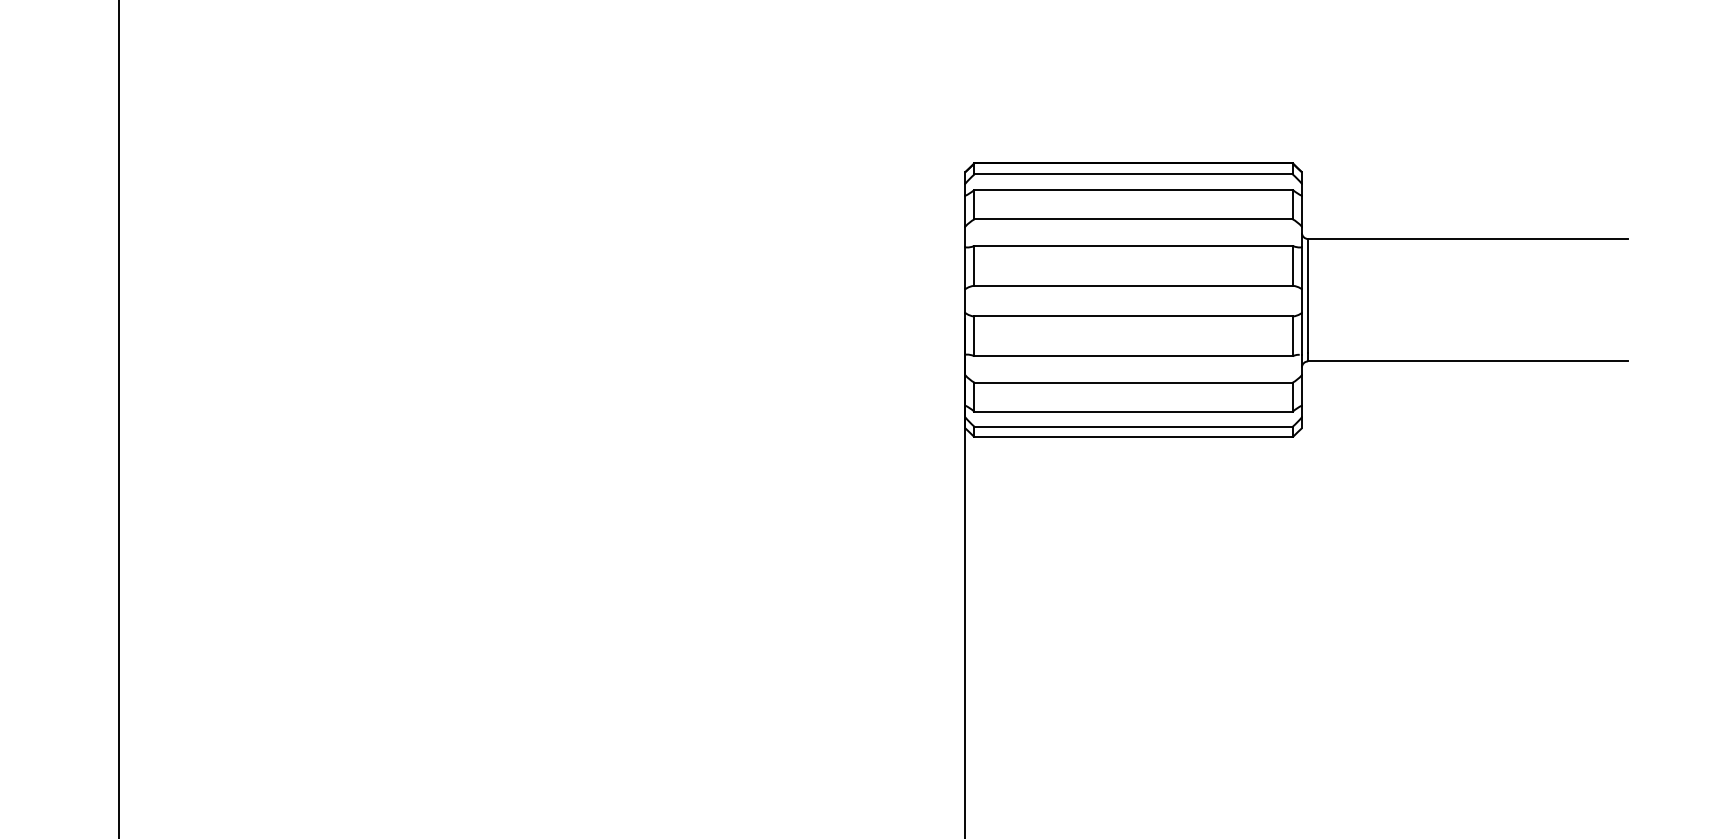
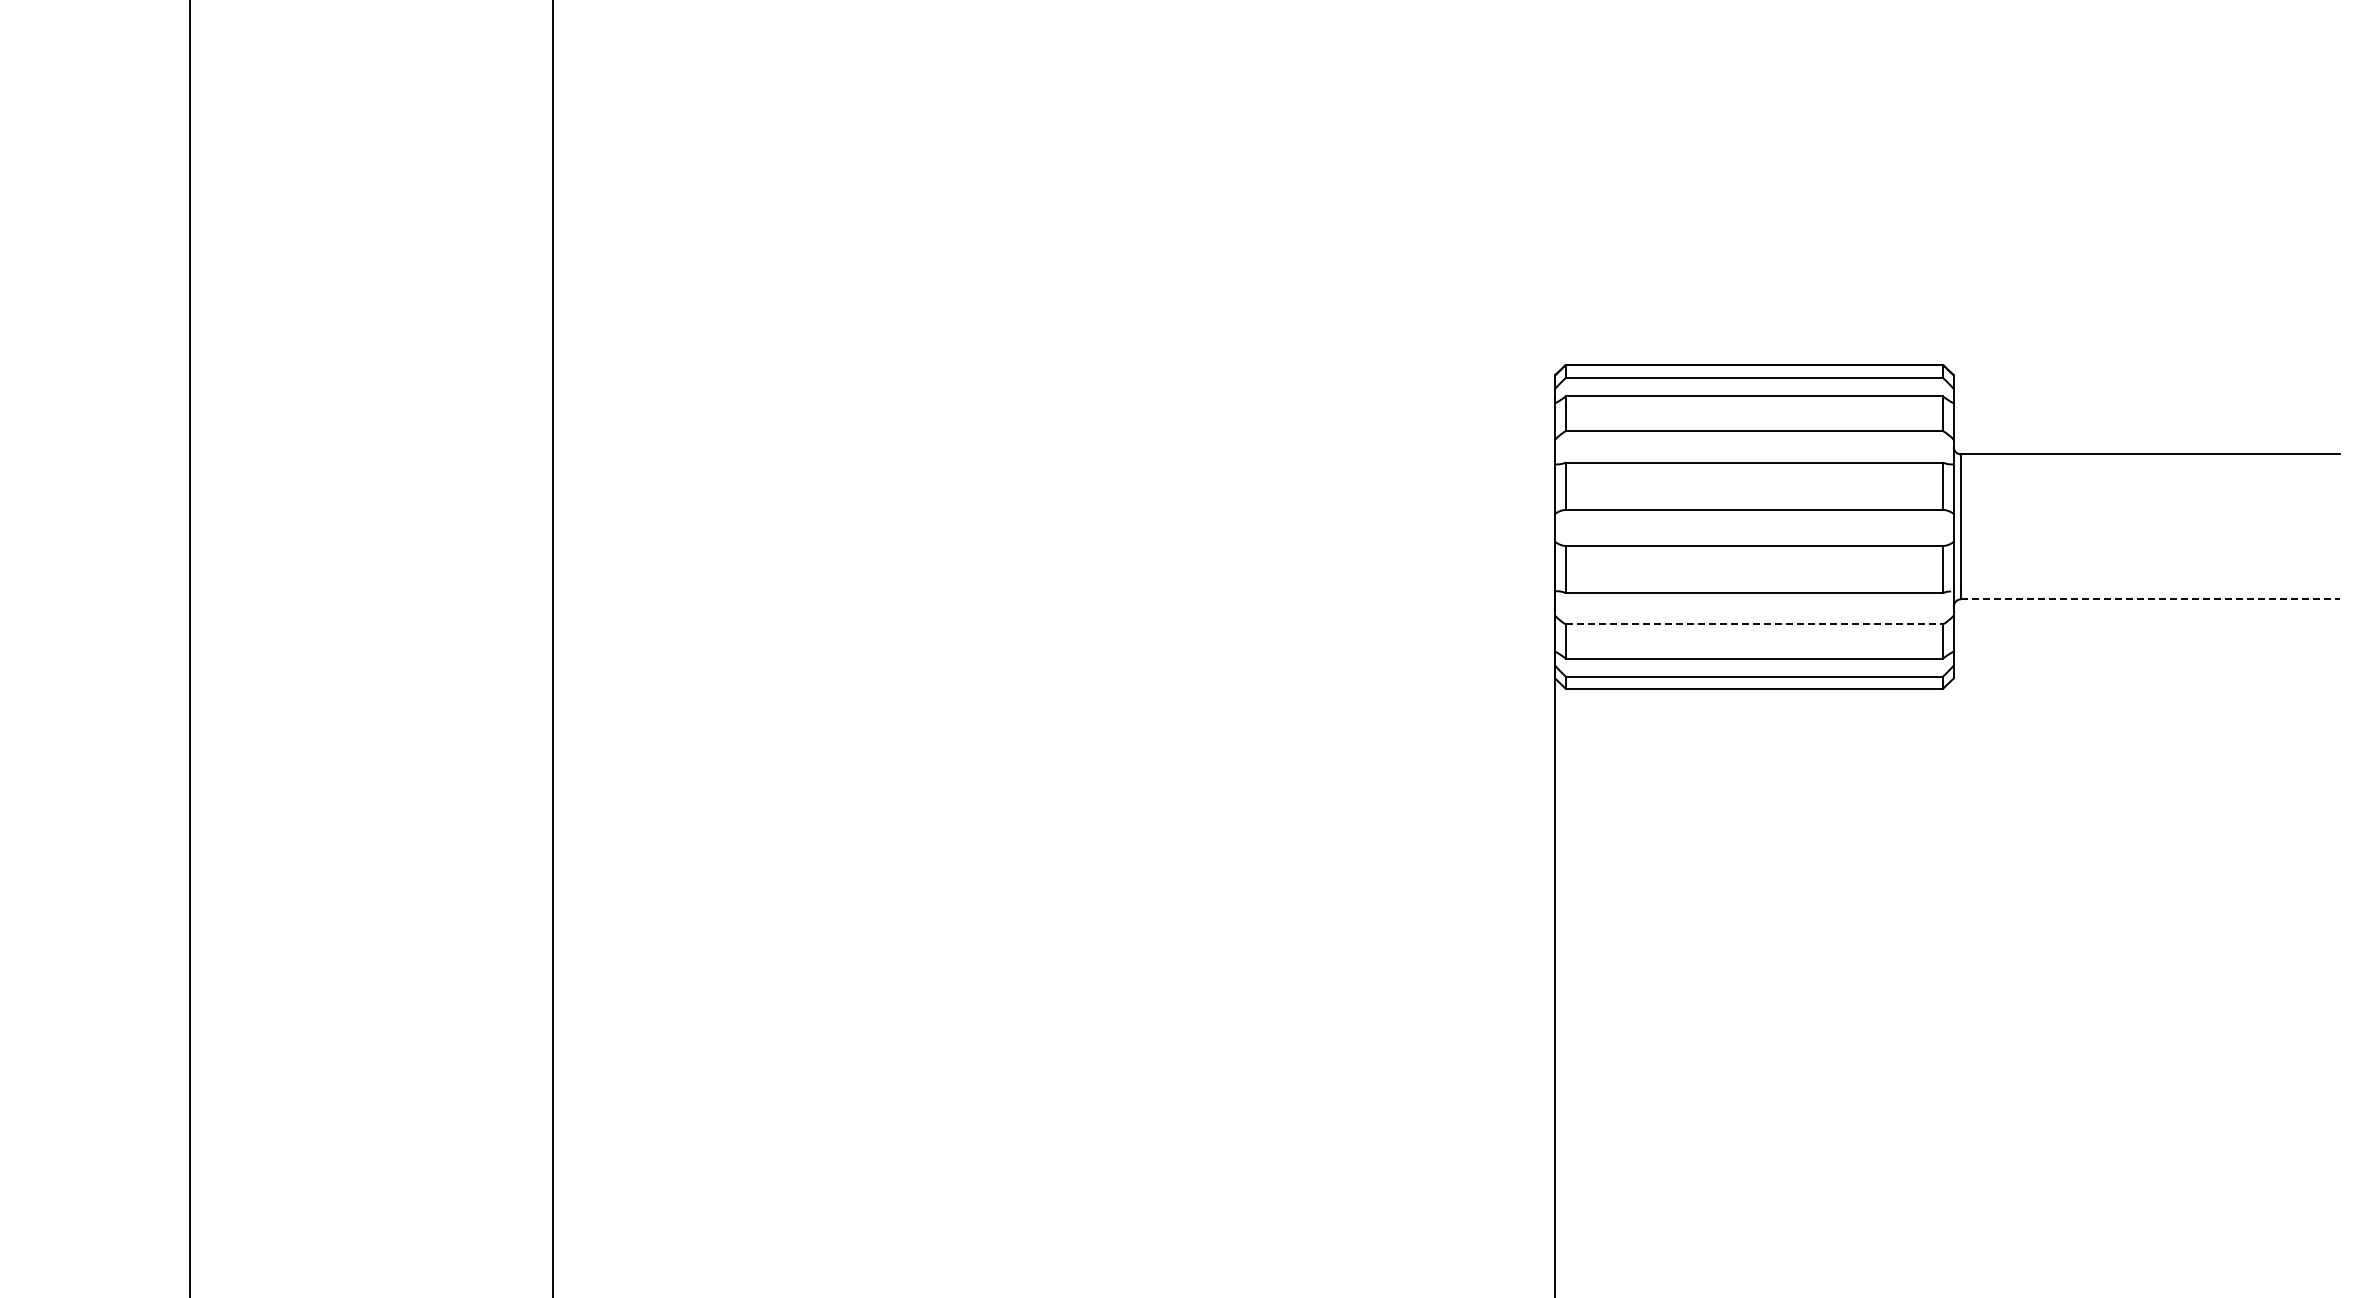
line: (1468, 361) -> (2150, 599), solid -> dashed
line: (1133, 382) -> (1754, 624), solid -> dashed

